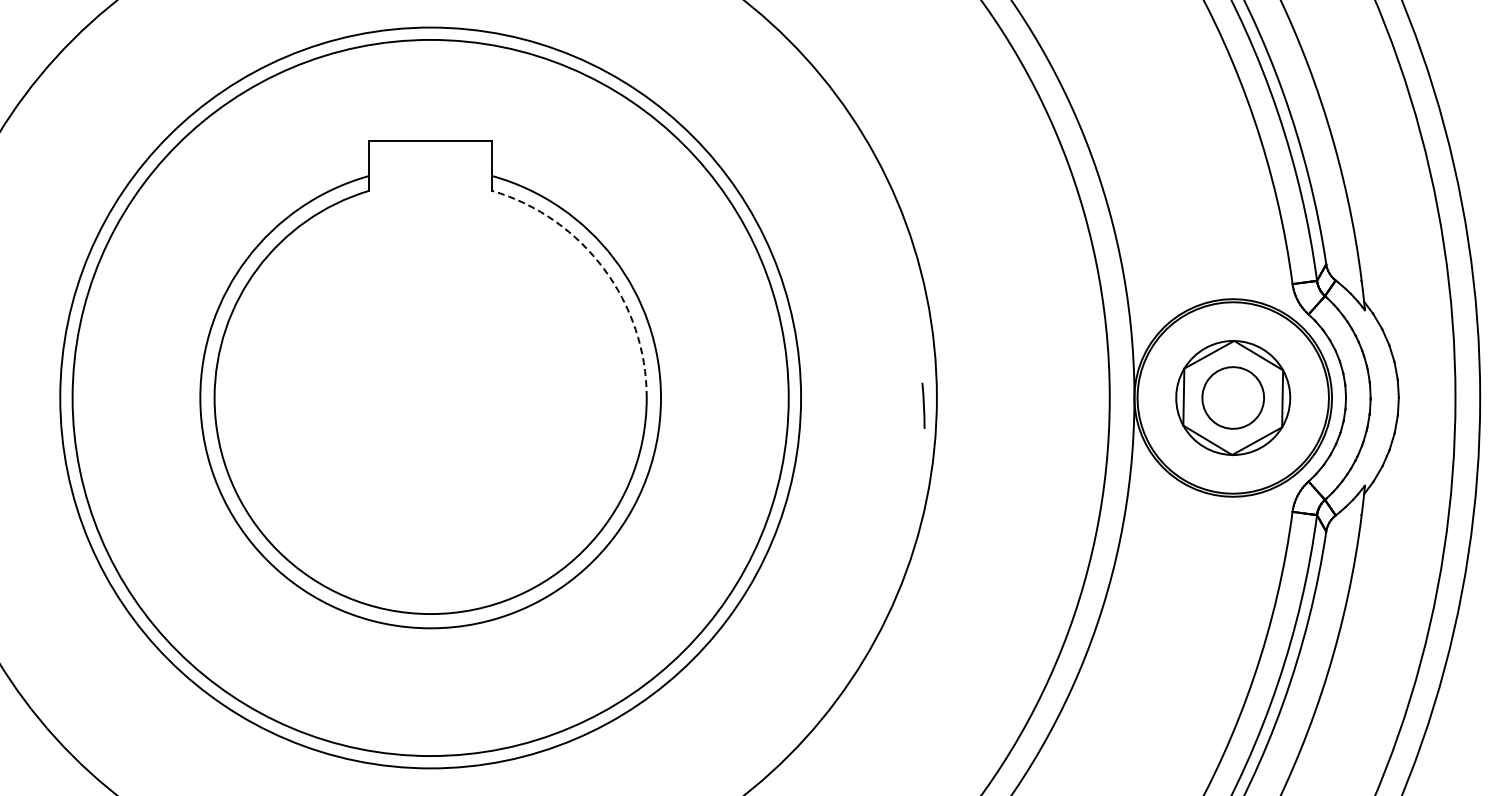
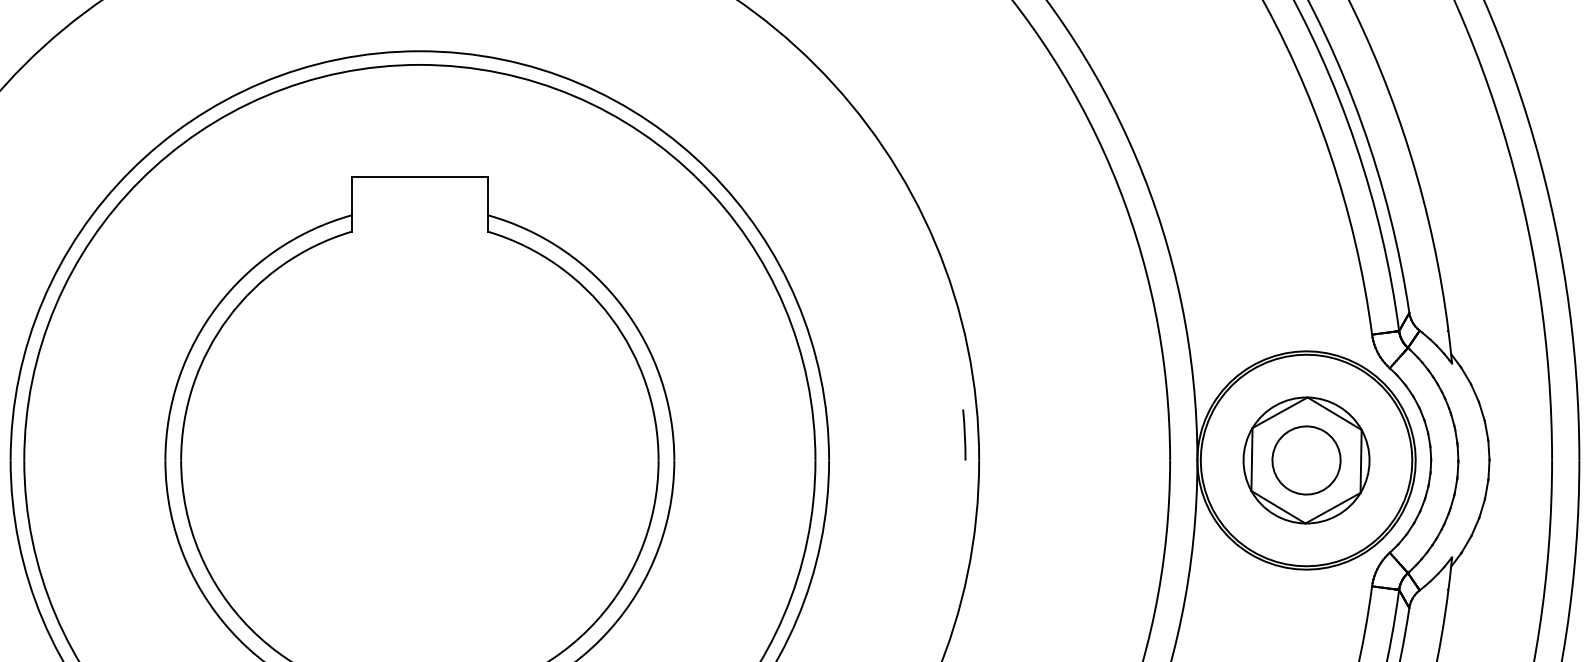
arc: (603, 268) -> (610, 317), dashed -> solid
line: (923, 405) -> (964, 434), moved

